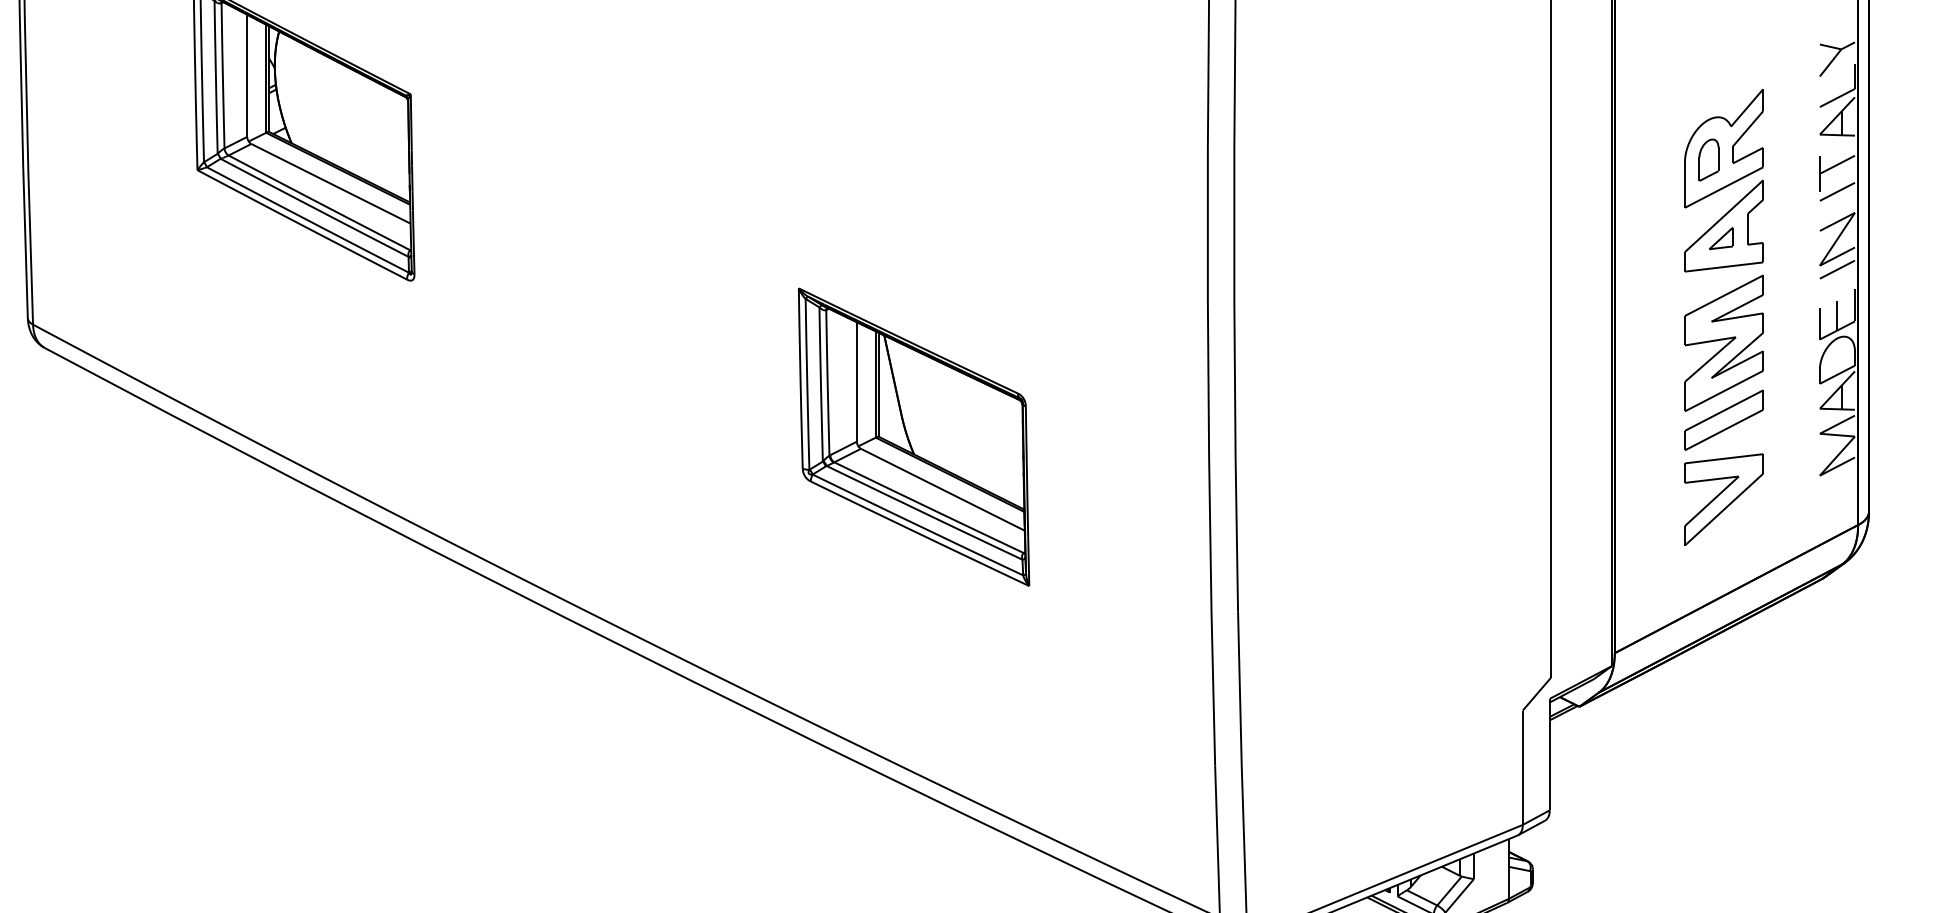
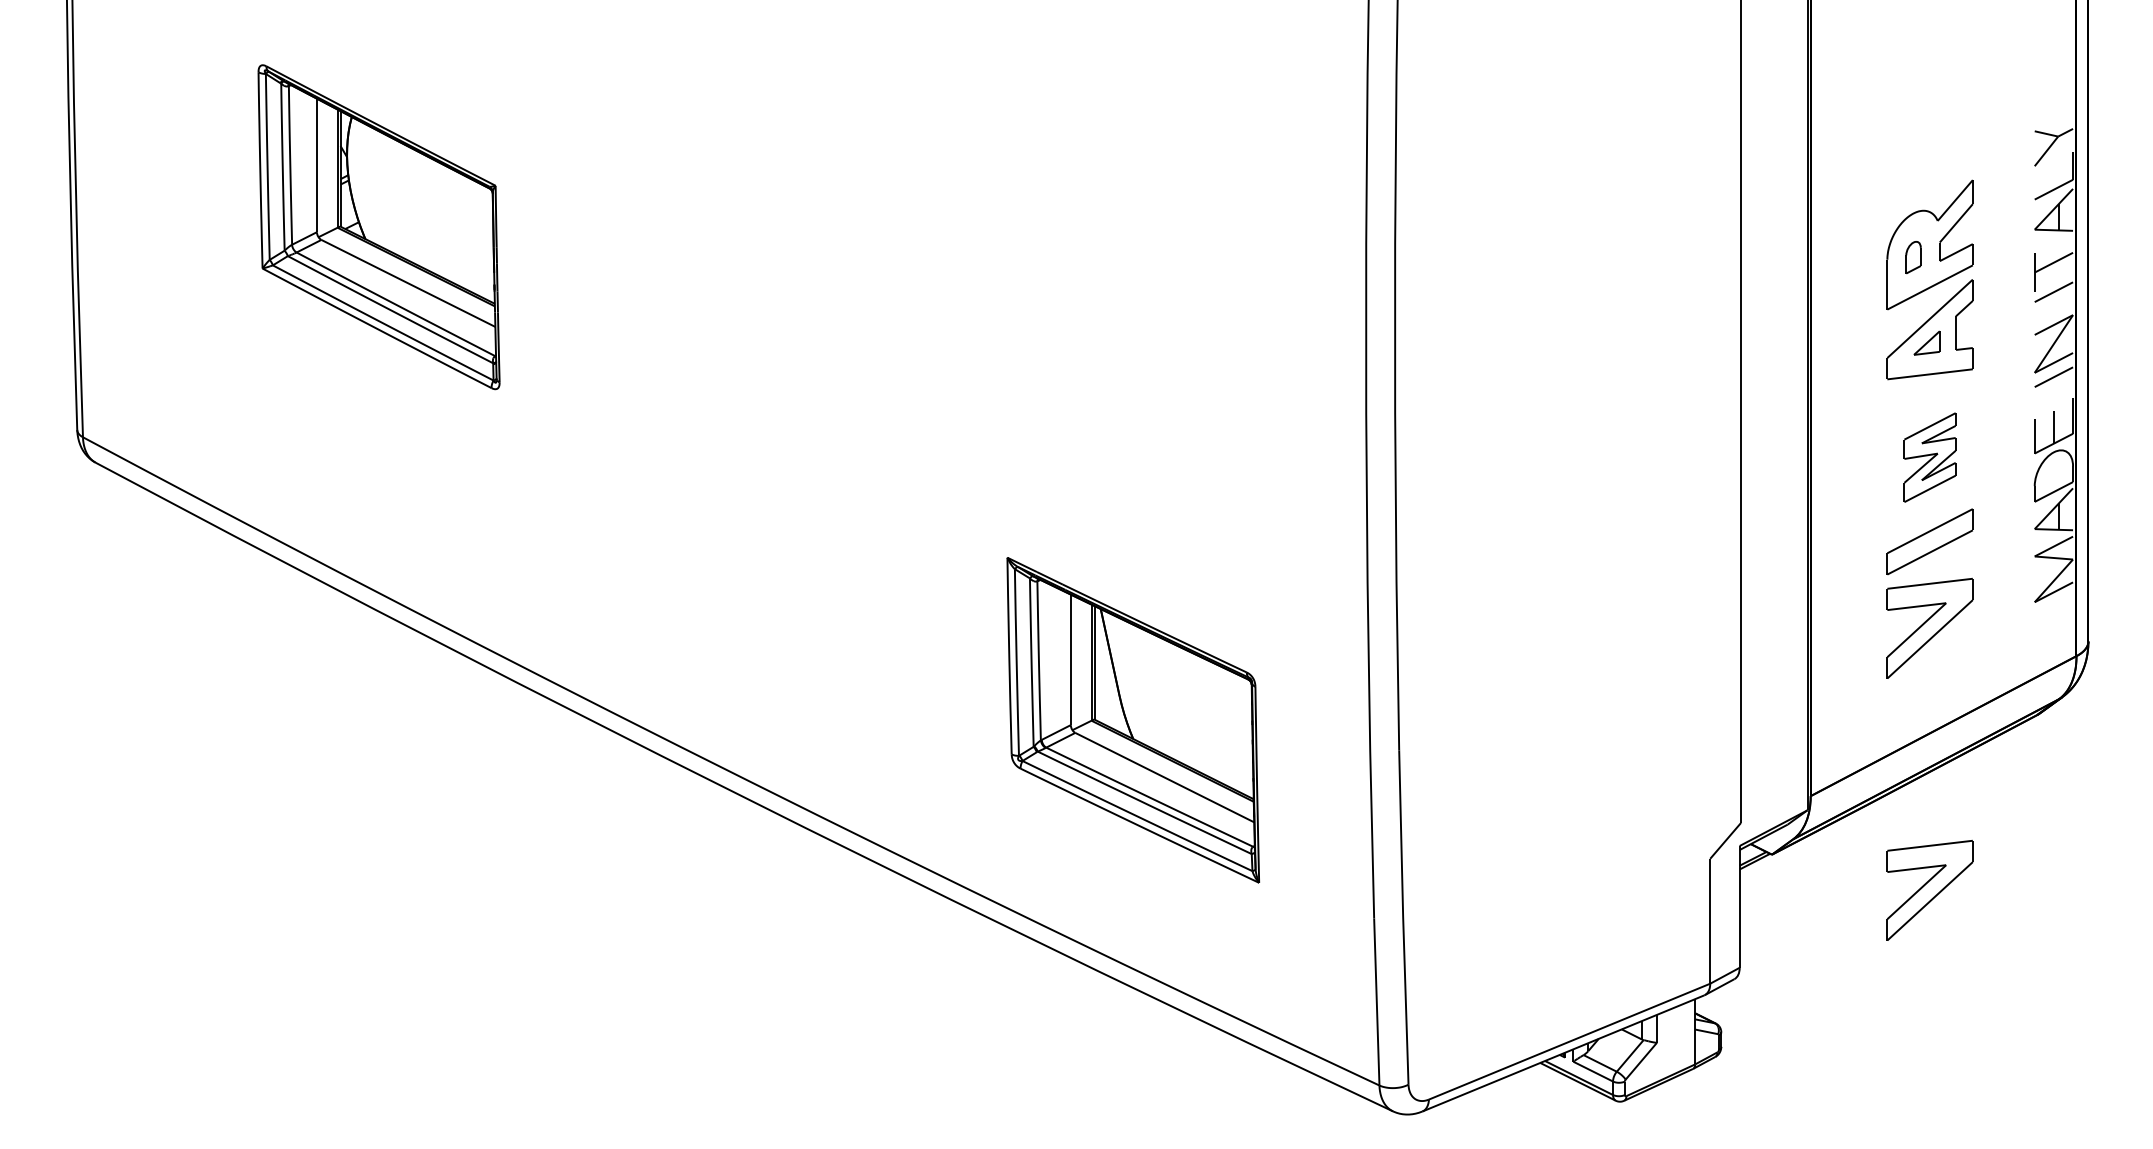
part: (1708, 160) -> (1913, 257), size x0.7
part: (1723, 343) -> (1929, 457), size x0.6
part: (913, 437) -> (1132, 720), moved
part: (1723, 738) -> (1929, 889), added

